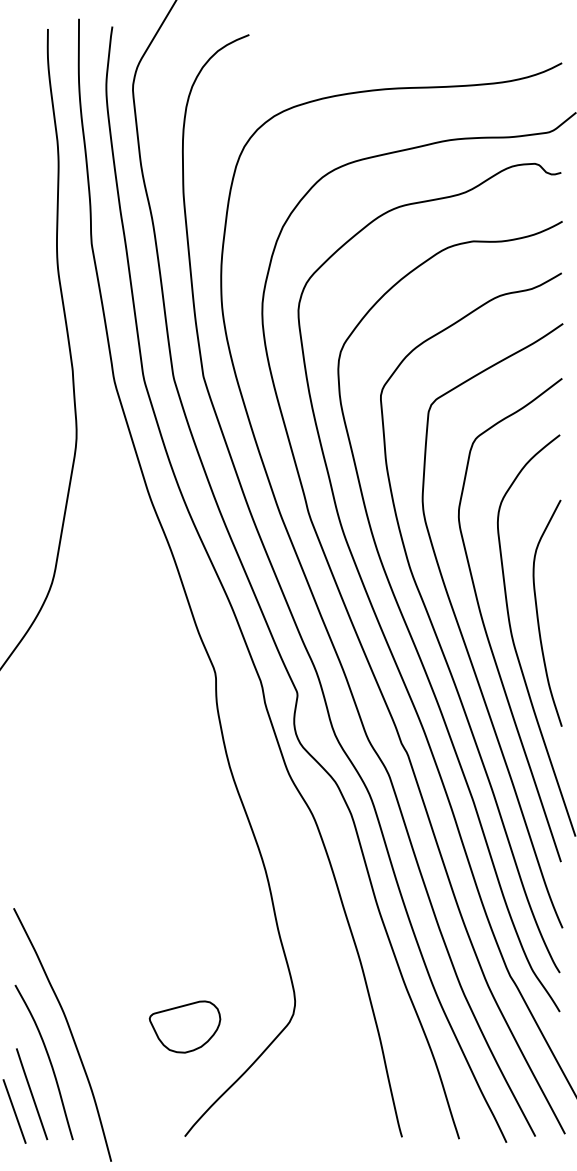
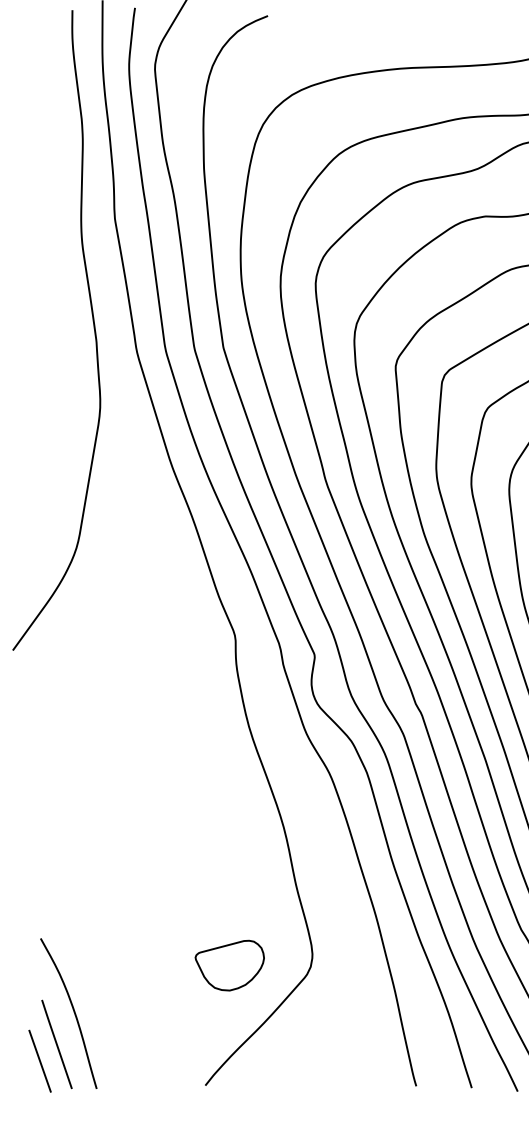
part: (184, 1026) -> (229, 965), moved
curve: (69, 1031) -> (93, 983), removed

